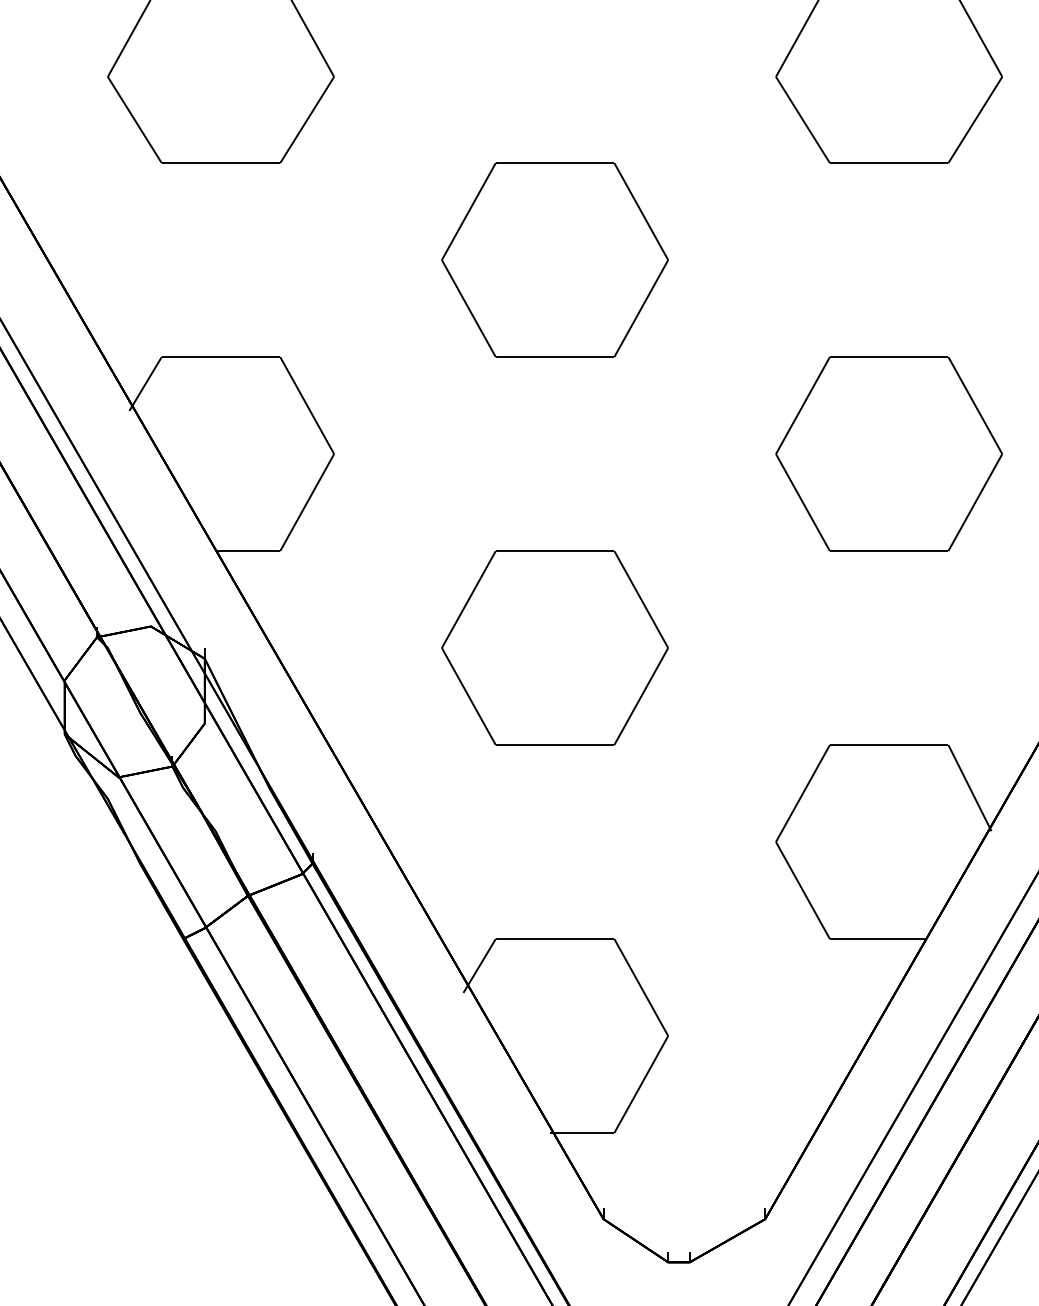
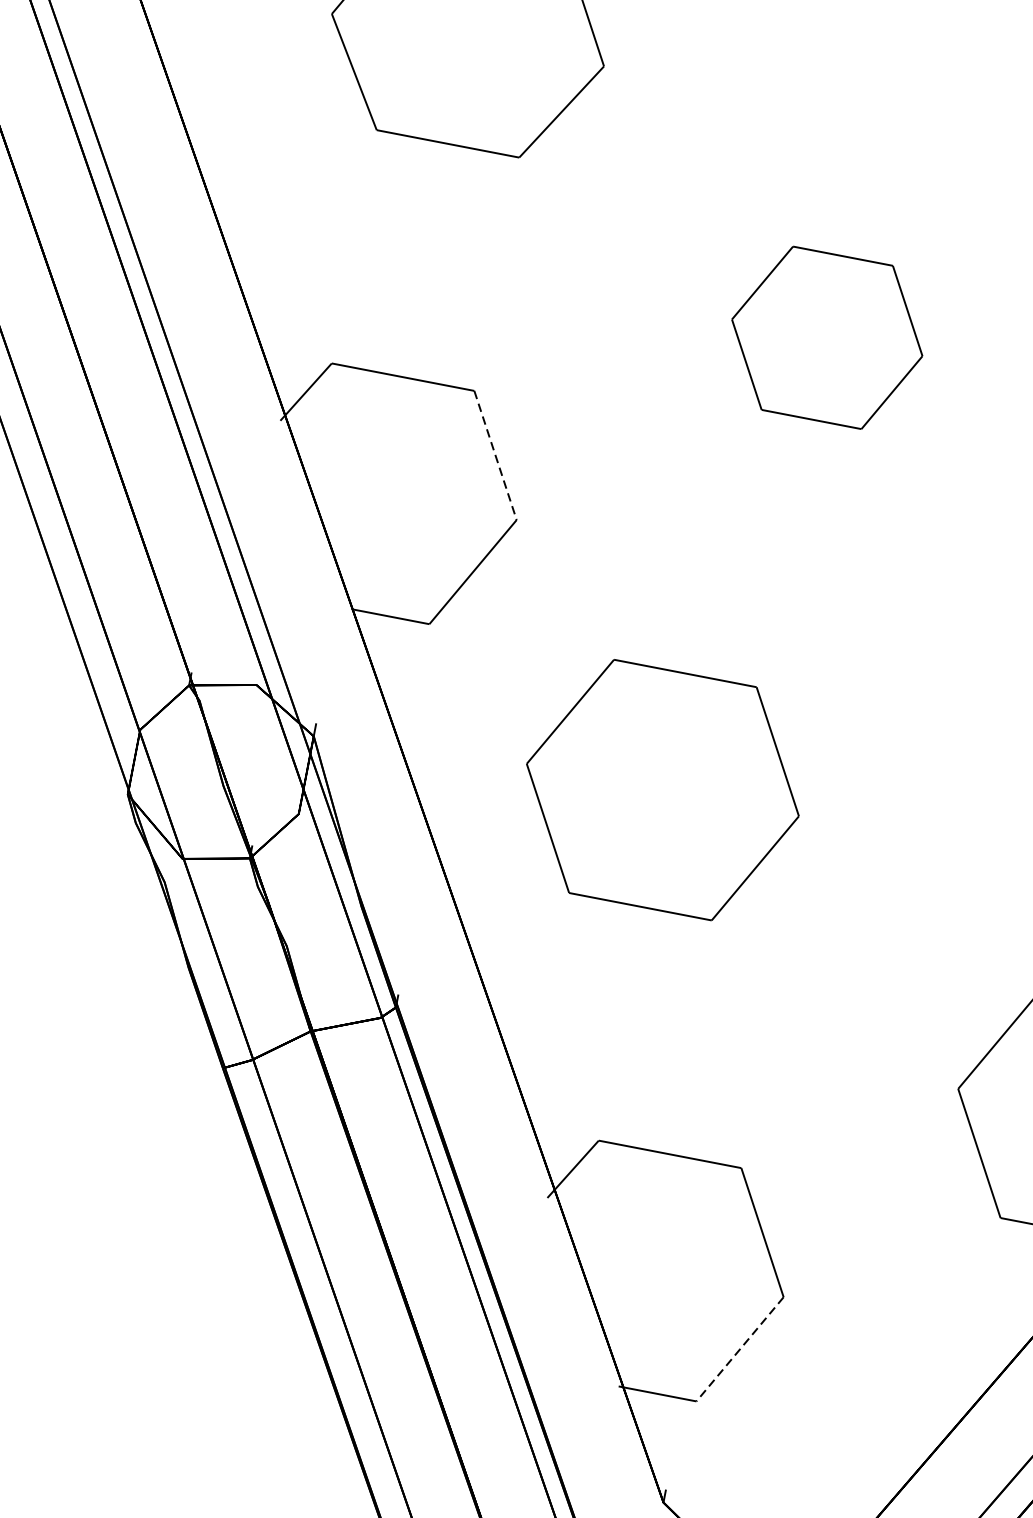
part: (554, 259) -> (826, 337), size x0.7
line: (307, 406) -> (495, 456), solid -> dashed
part: (554, 647) -> (662, 789), moved
line: (641, 1084) -> (740, 1349), solid -> dashed

